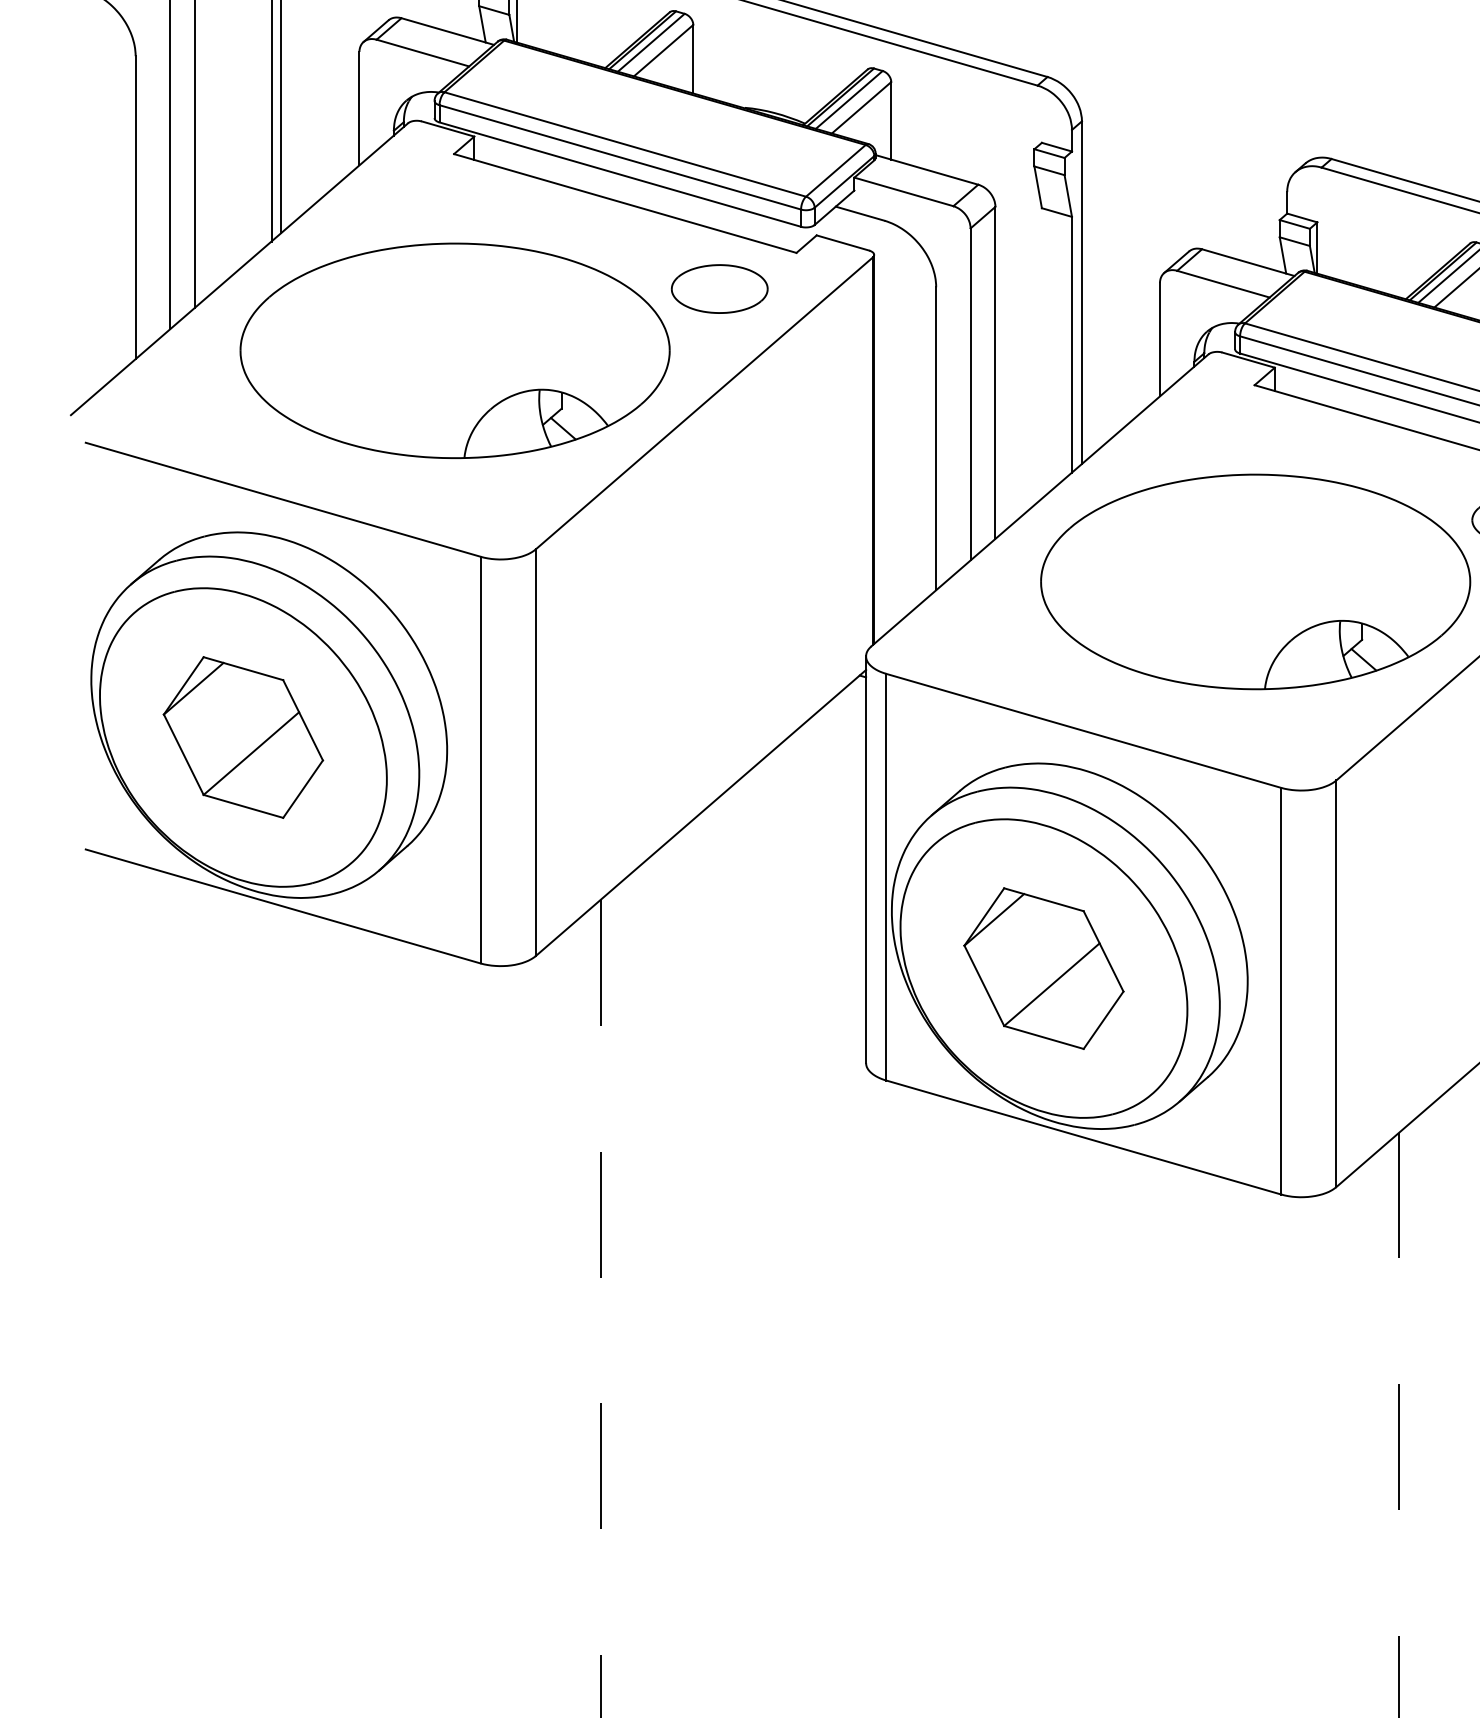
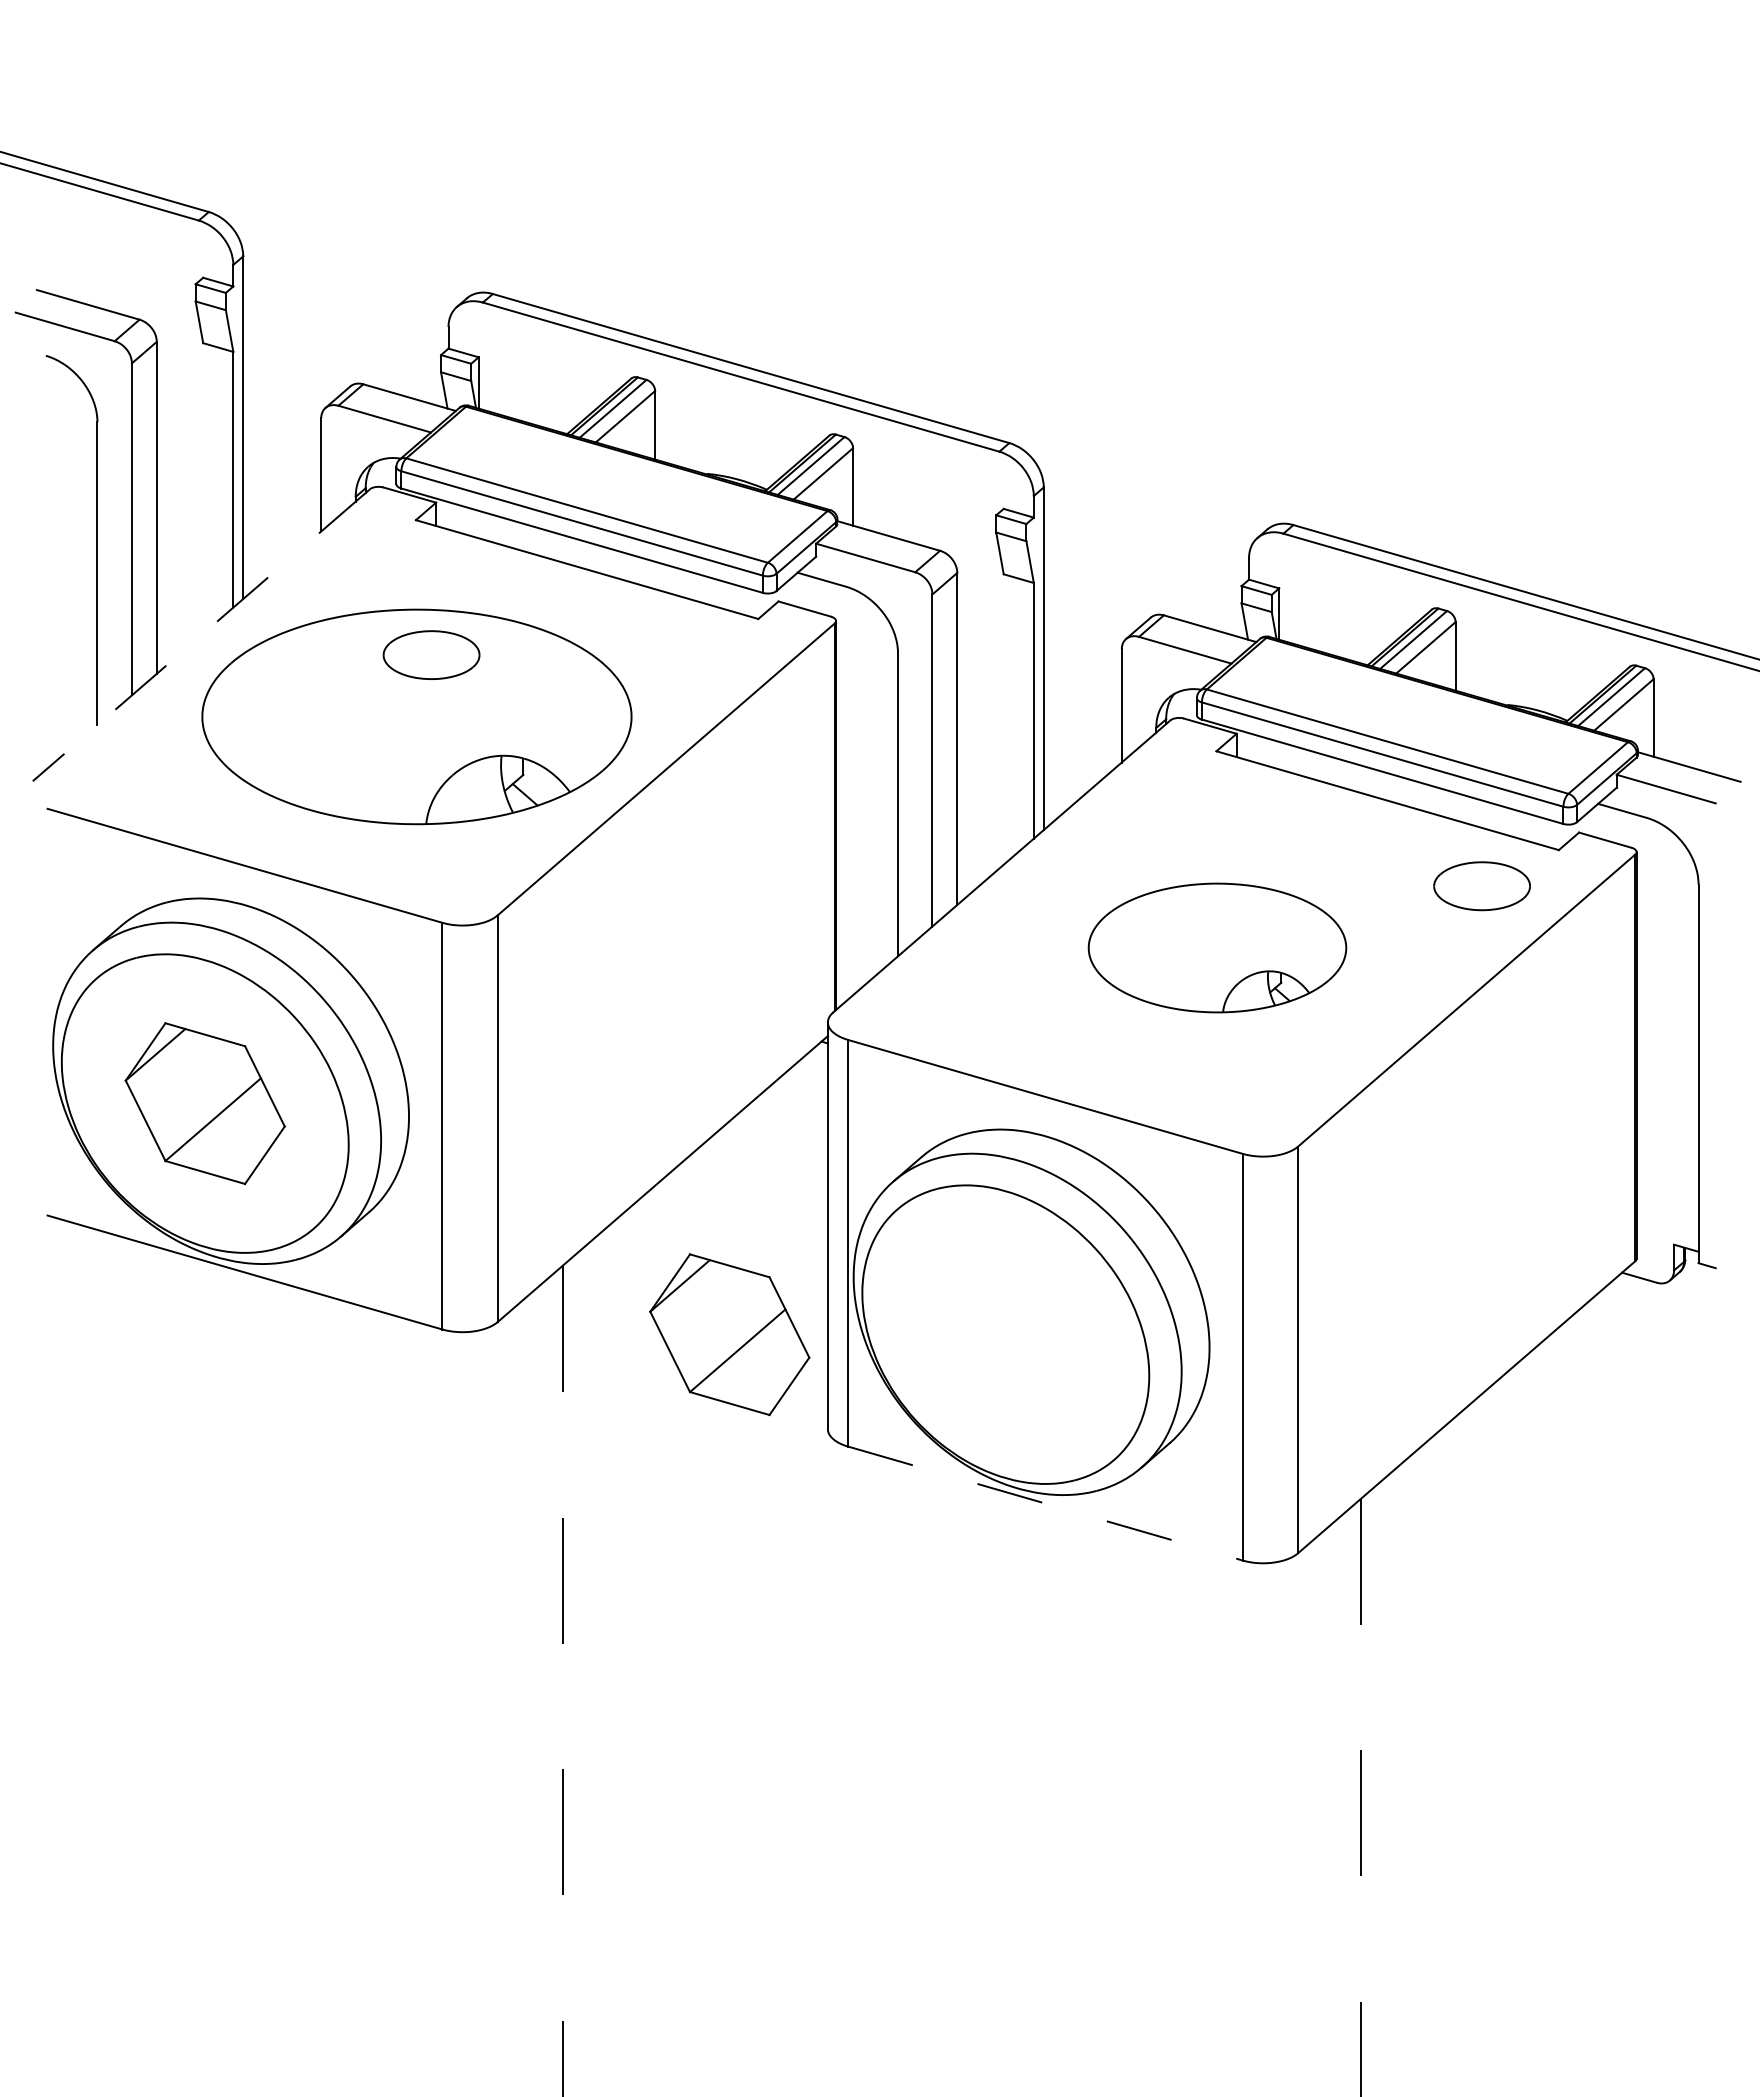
line: (239, 269) -> (201, 635), solid -> dashed
part: (719, 288) -> (431, 654), moved
part: (1255, 581) -> (1217, 947), size x0.6
part: (1043, 968) -> (729, 1334), moved
line: (1084, 1137) -> (1046, 1503), solid -> dashed

